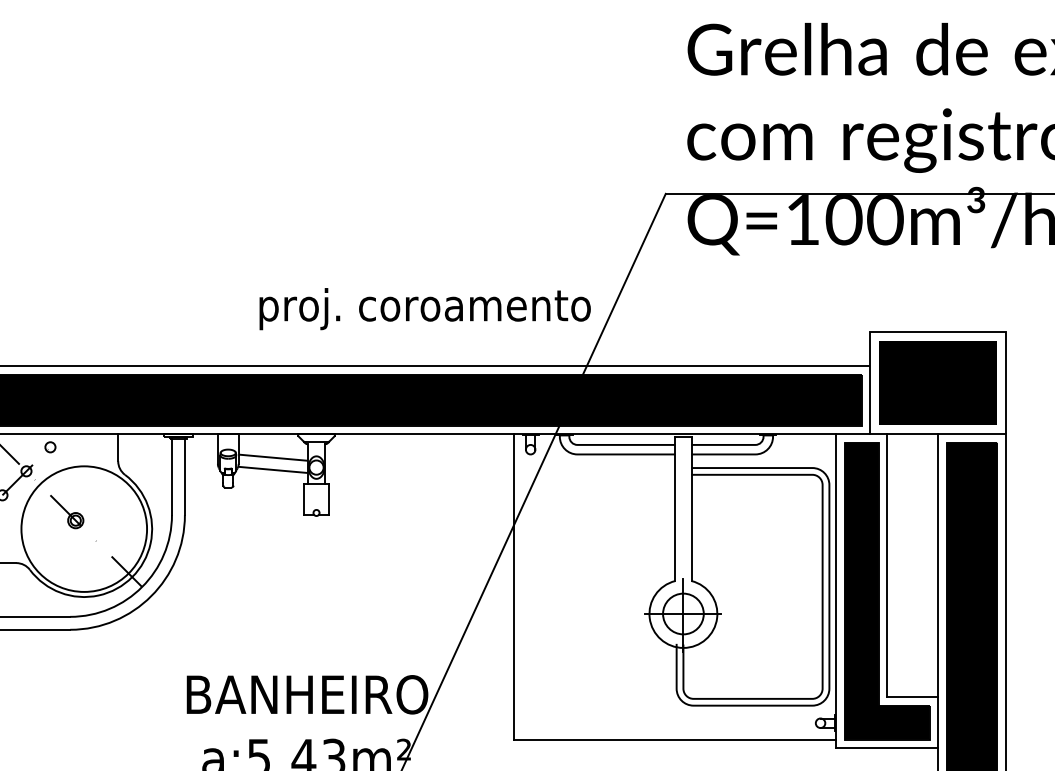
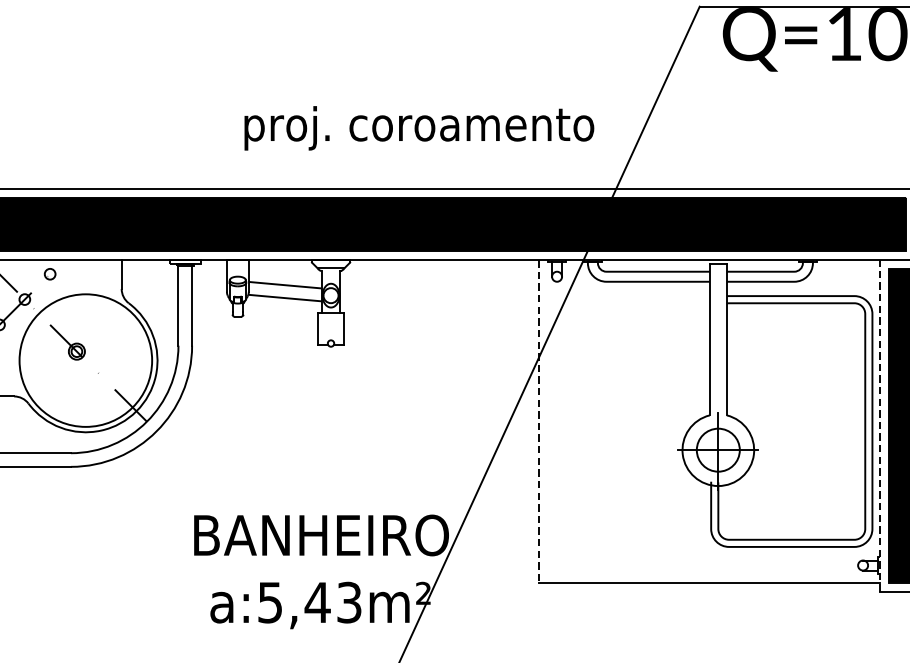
text: (424, 309) -> (418, 128), moved
line: (513, 586) -> (538, 421), solid -> dashed
line: (836, 590) -> (879, 425), solid -> dashed

